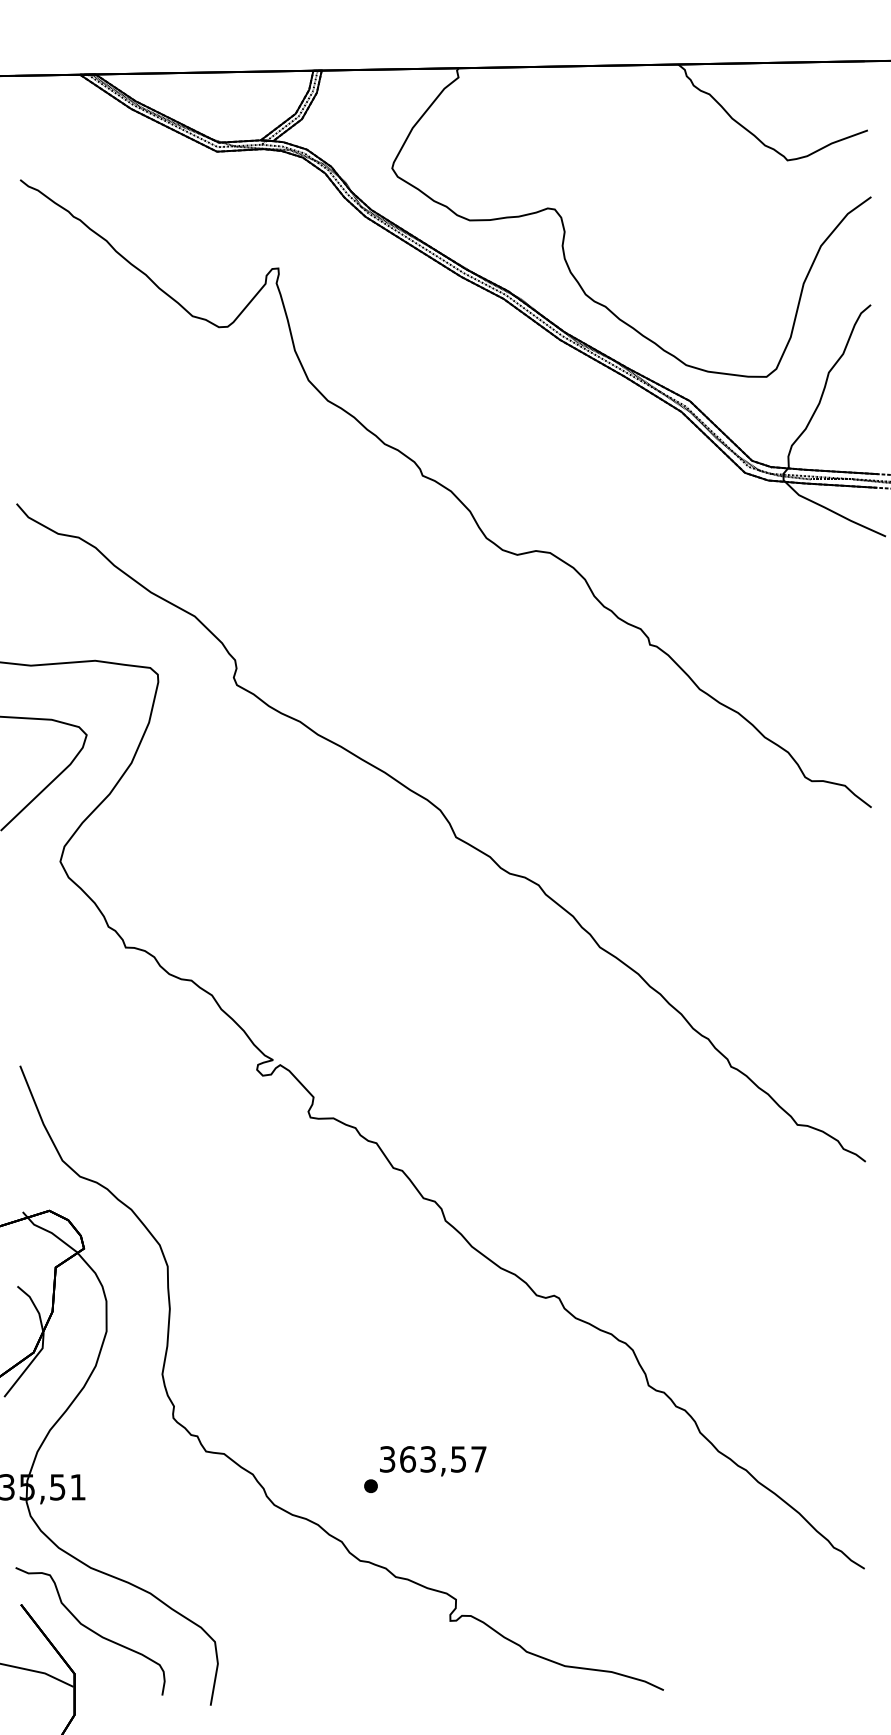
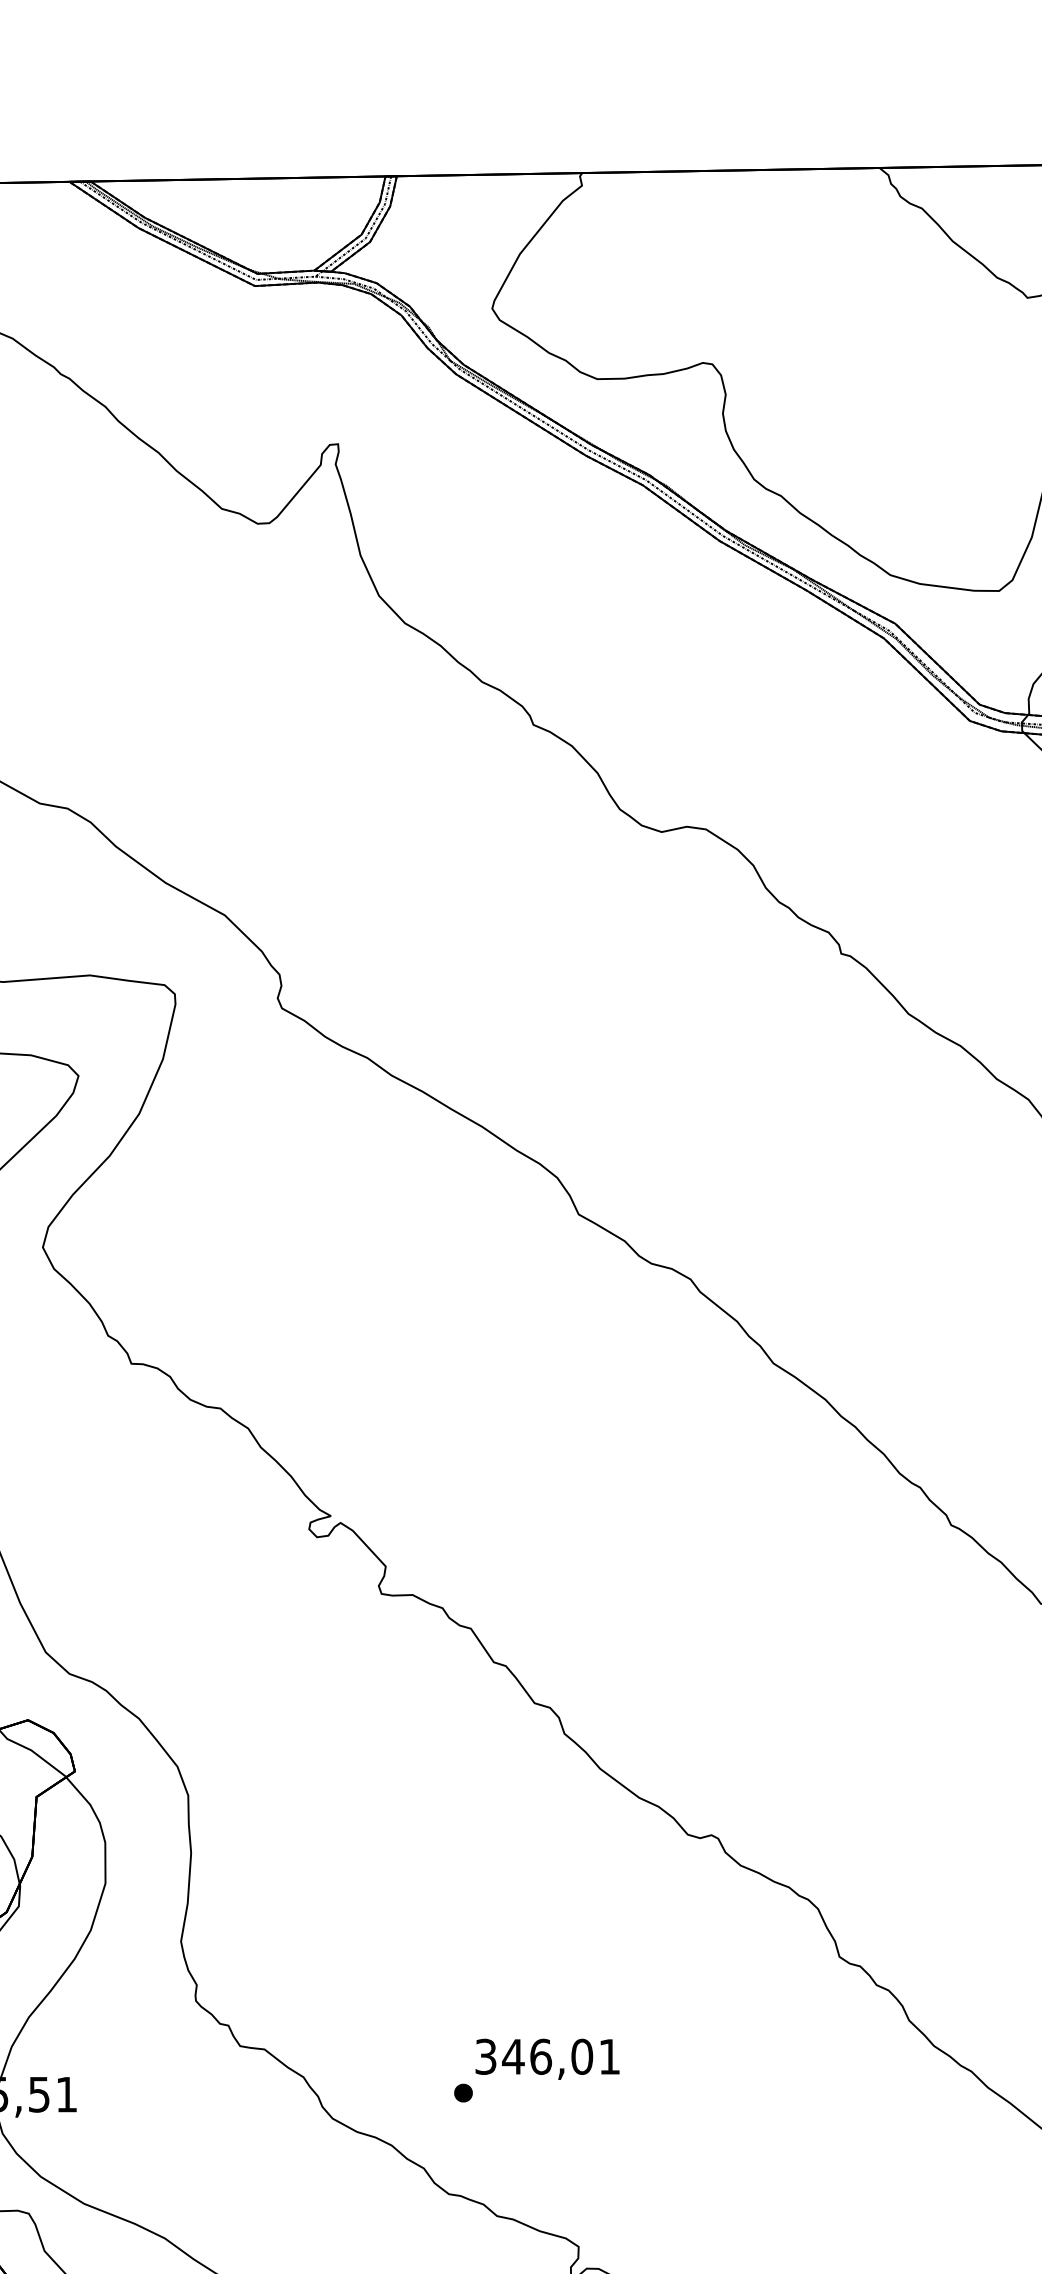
text: (442, 1459) -> (560, 2056), 363,57 -> 346,01

